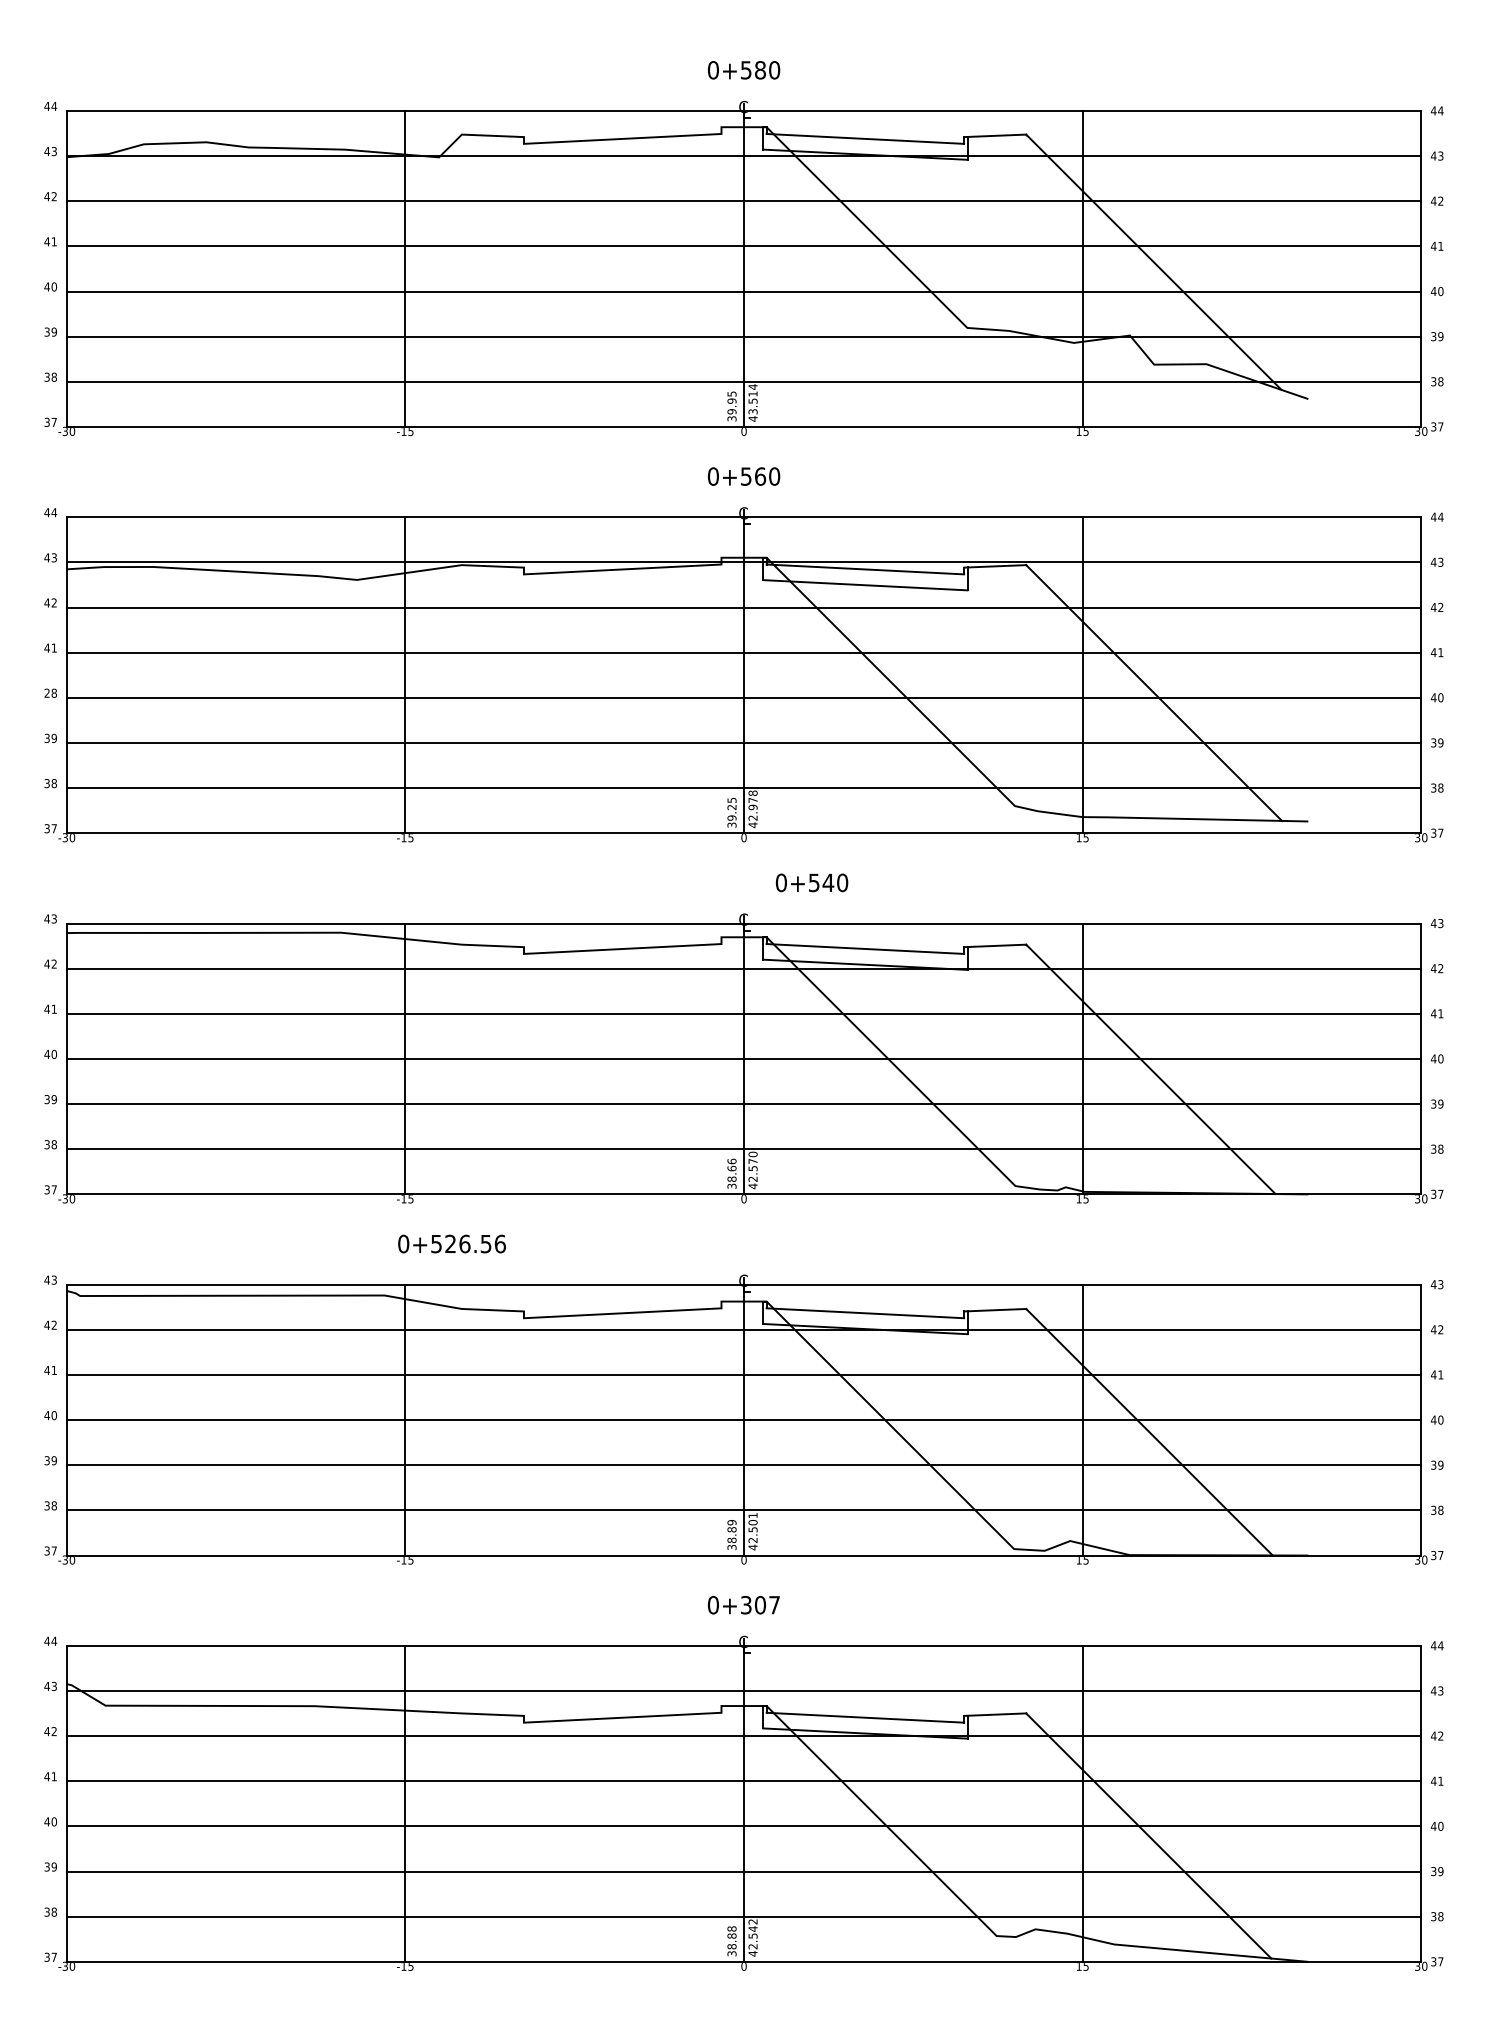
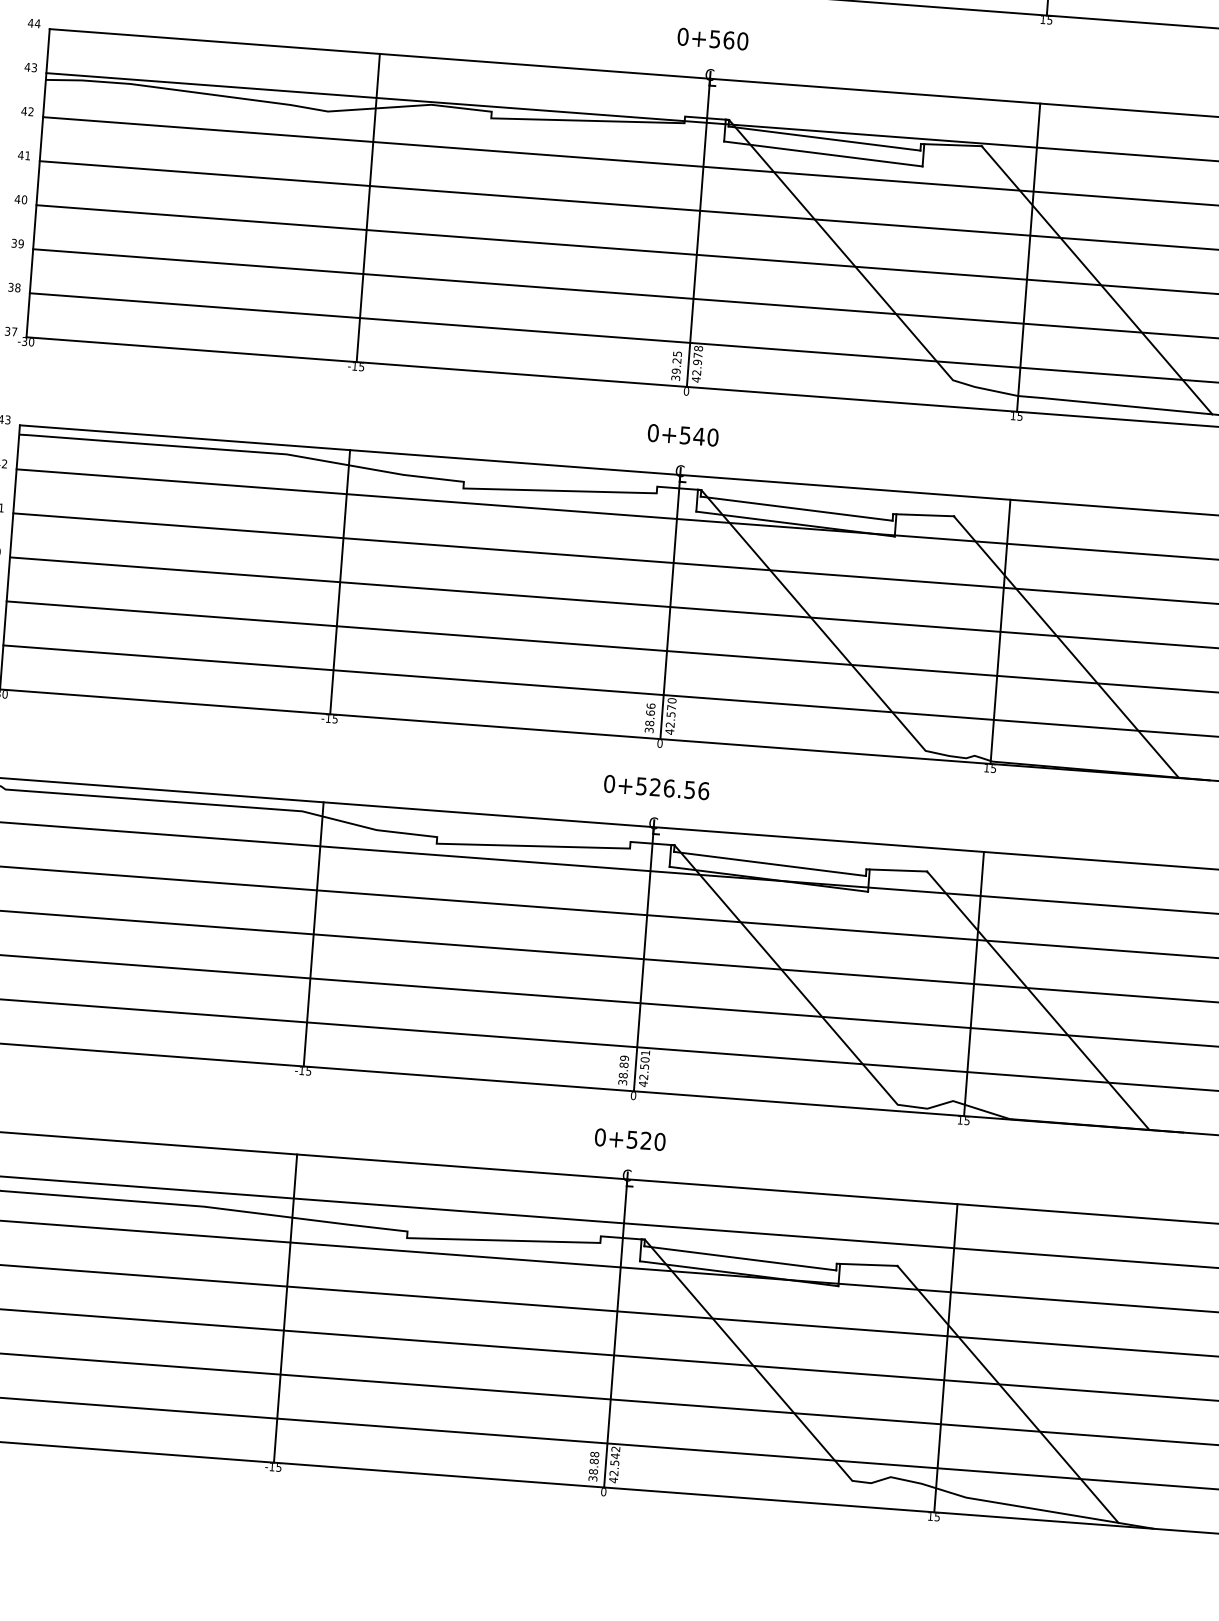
text: (50, 692) -> (20, 198), 28 -> 40
text: (811, 882) -> (682, 434), moved
text: (451, 1243) -> (656, 786), moved
text: (760, 1604) -> (646, 1140), 0+307 -> 0+520

